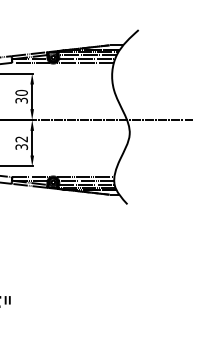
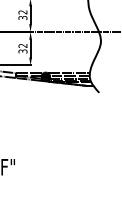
text: (21, 92) -> (22, 12), 30 -> 32

